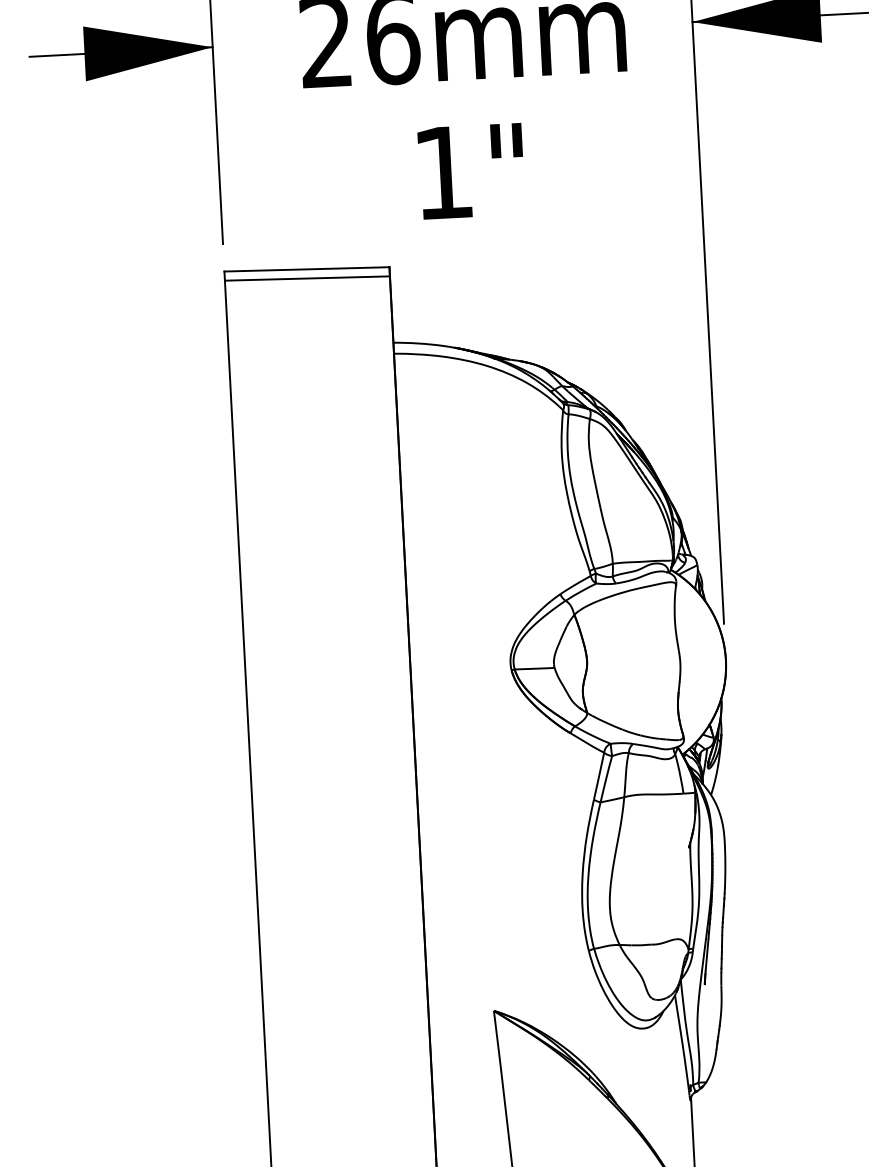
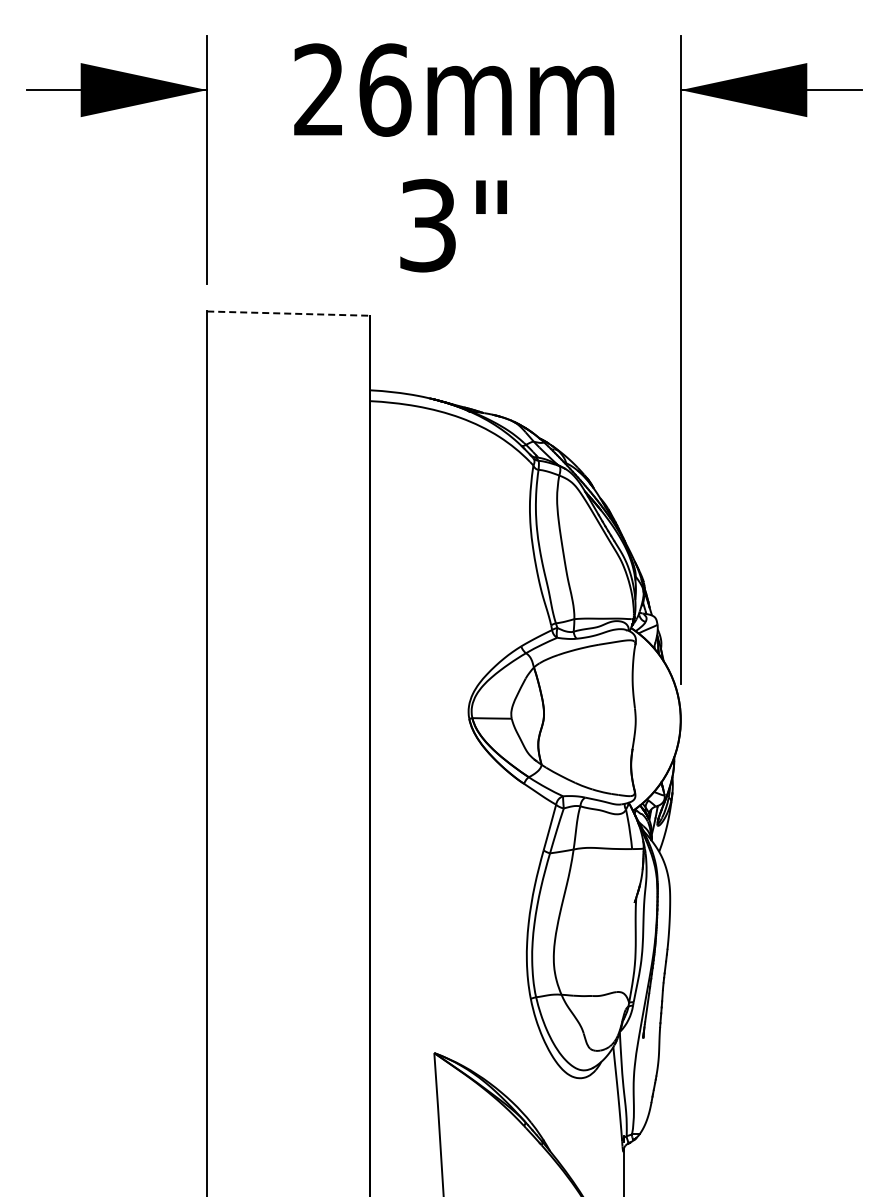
text: (443, 172) -> (427, 225), 1" -> 3"
line: (307, 269) -> (289, 313), solid -> dashed
line: (307, 278) -> (288, 322), removed

